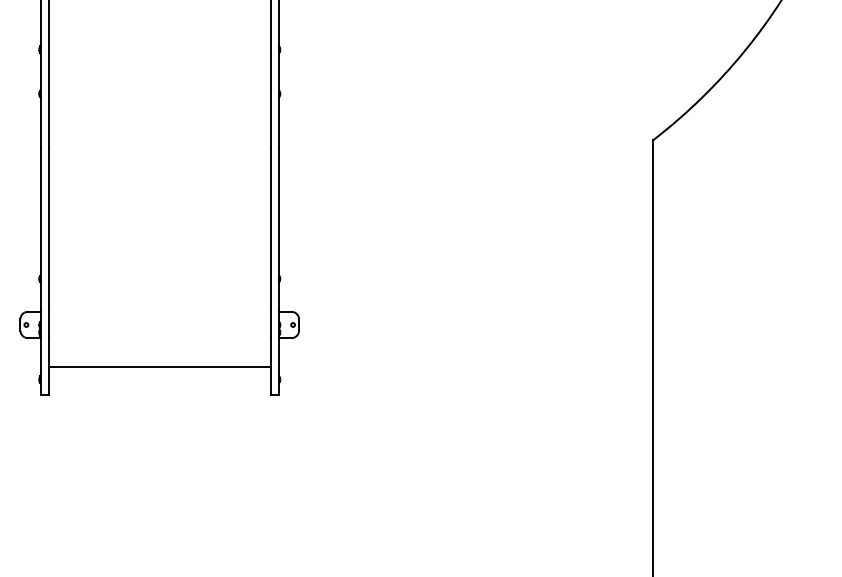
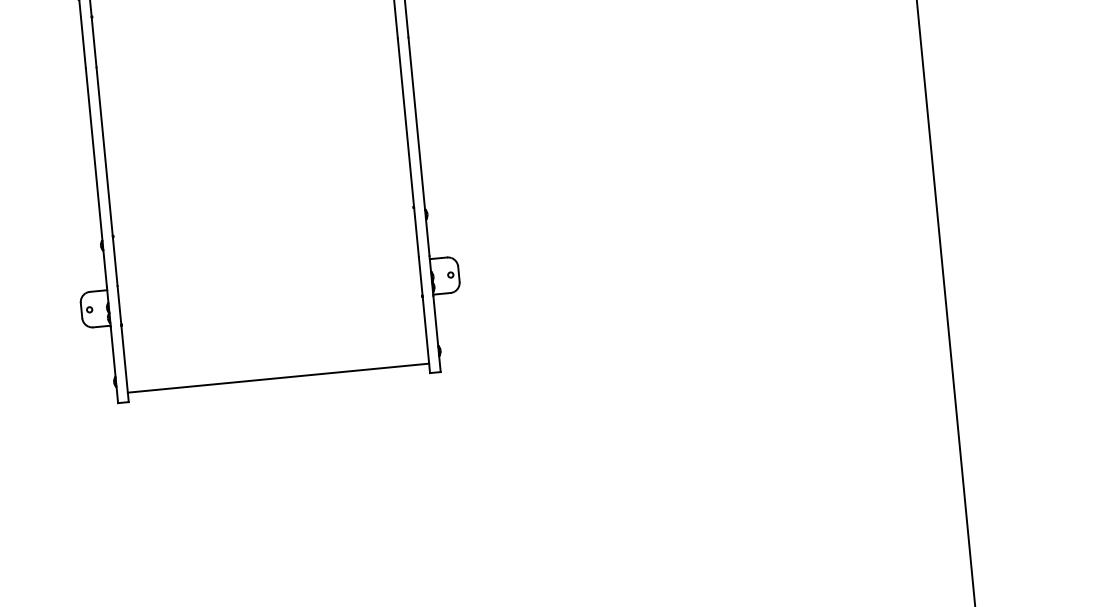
line: (159, 367) -> (278, 378), moved

